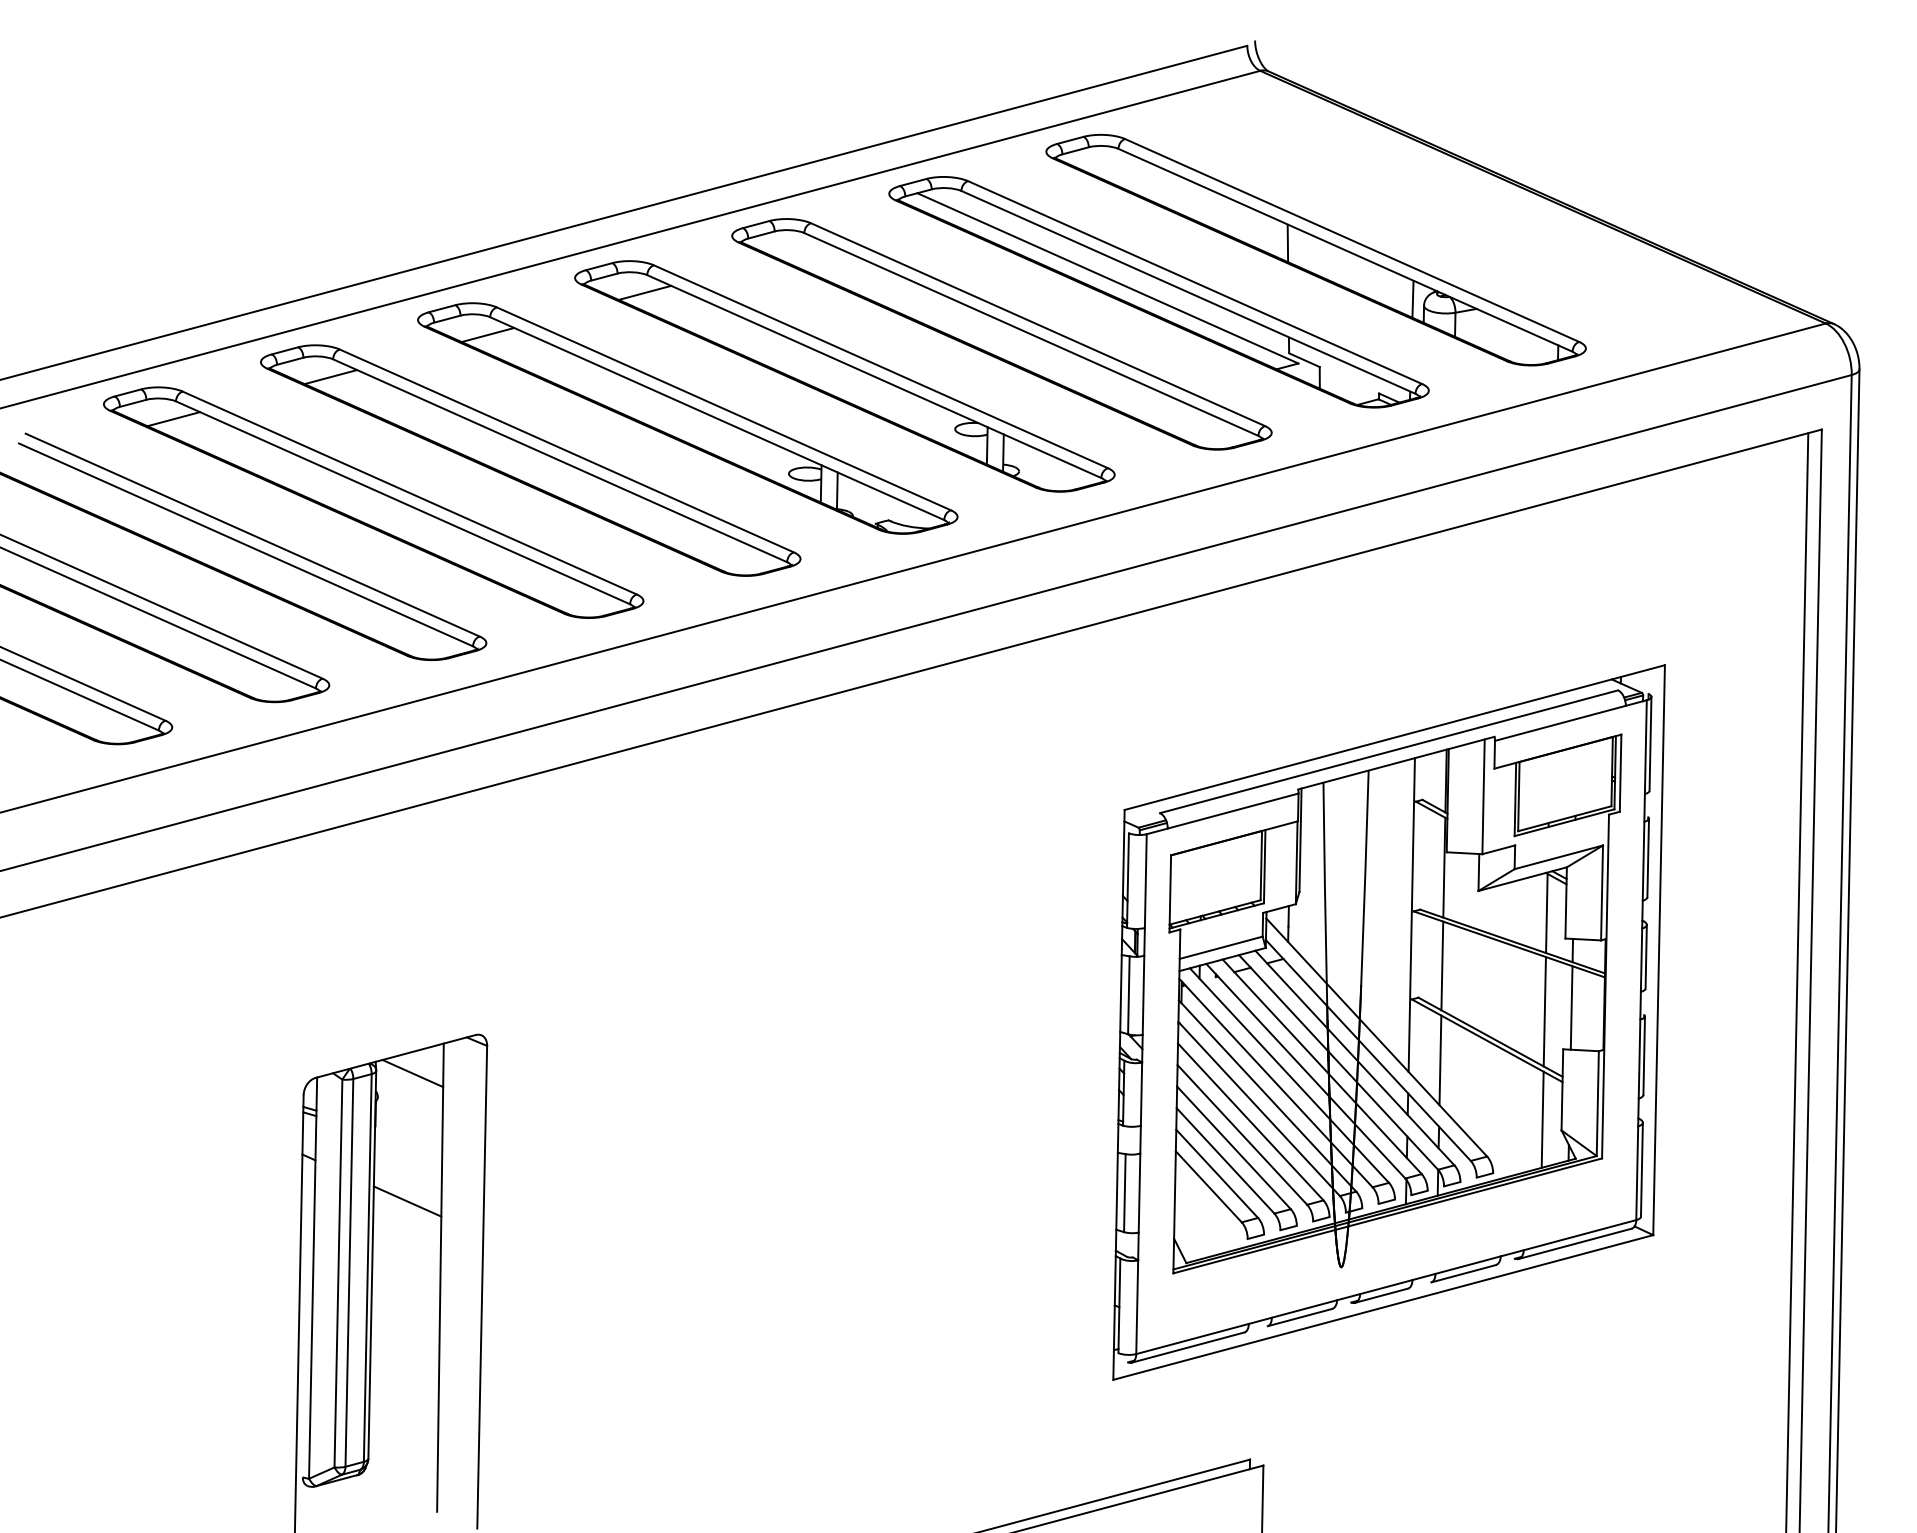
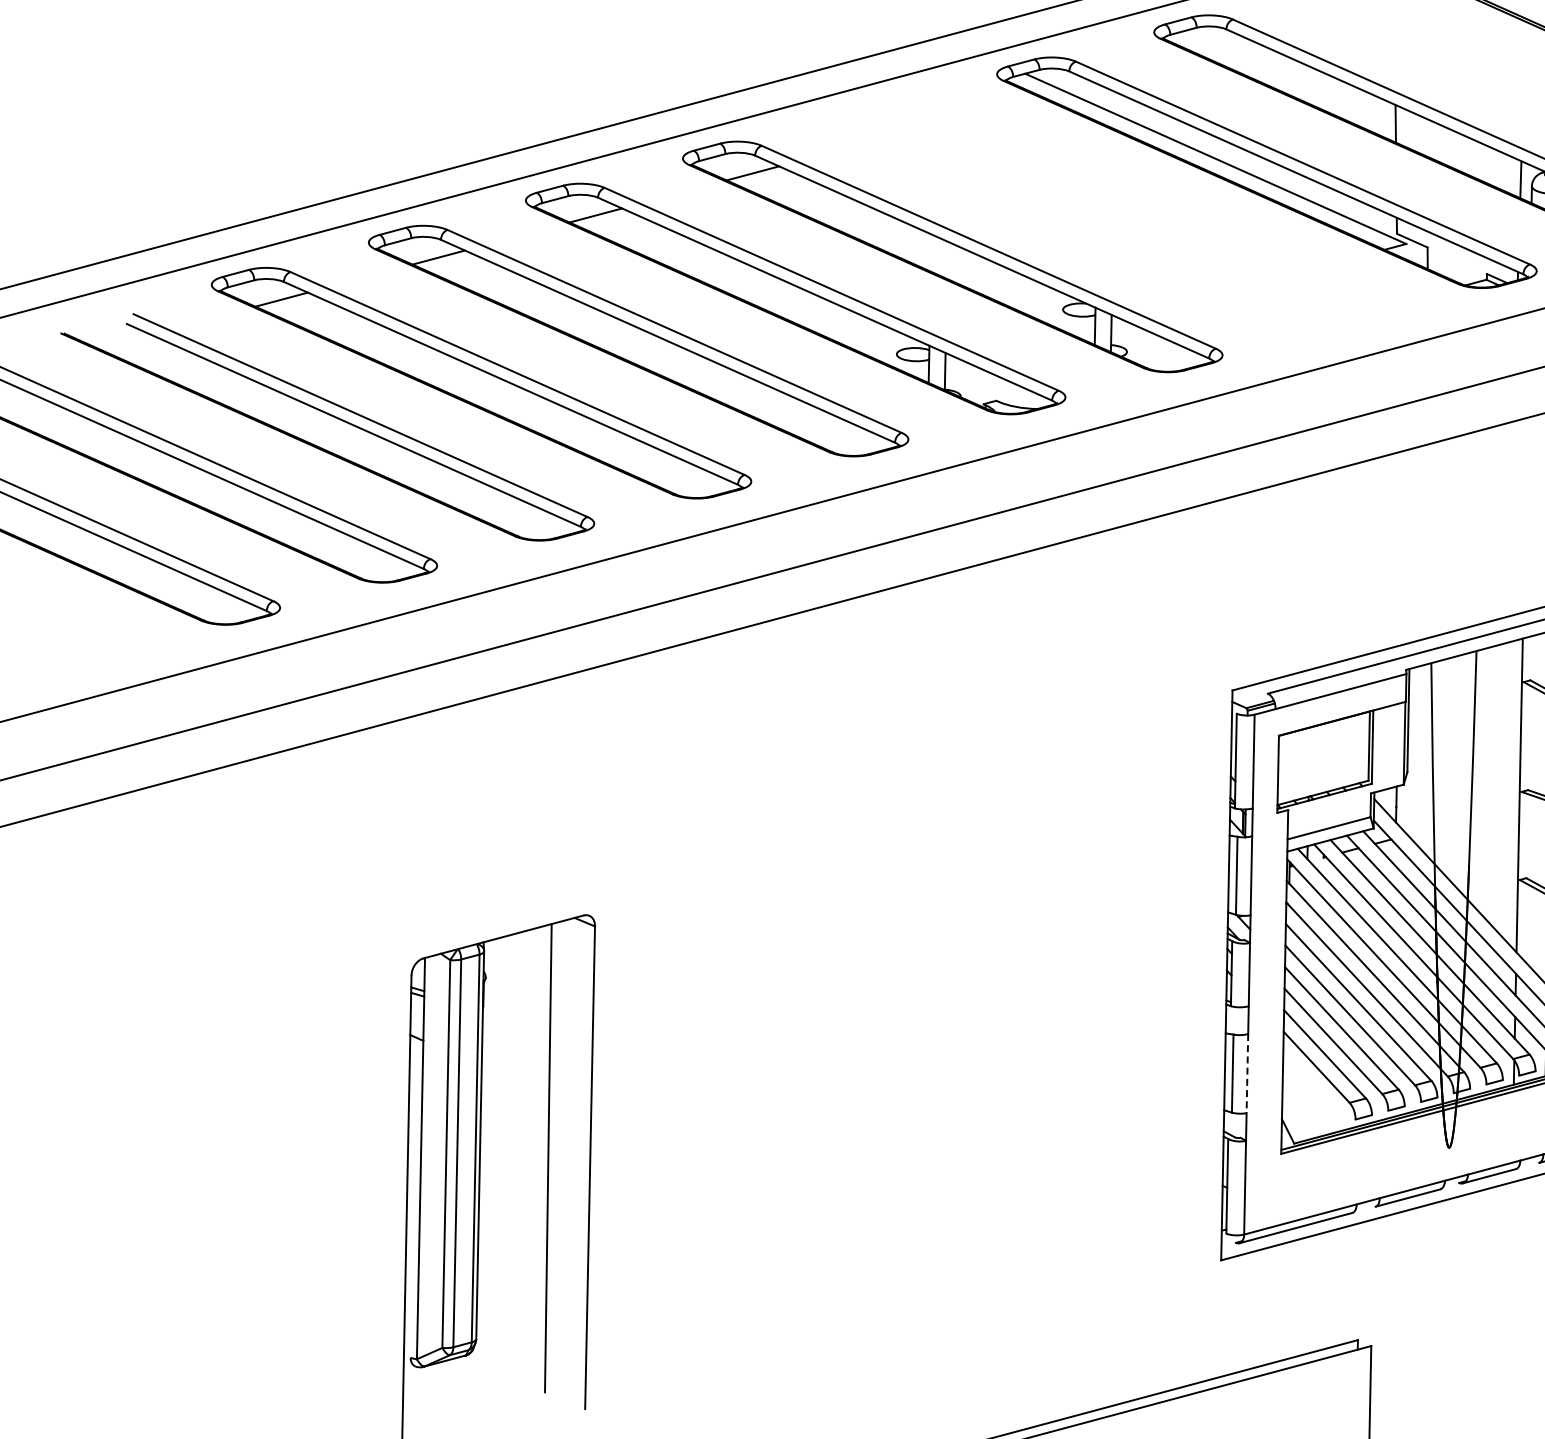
part: (1001, 334) -> (1109, 215), removed
line: (412, 1073) -> (520, 954), removed
line: (1139, 1193) -> (1247, 1074), solid -> dashed
line: (407, 1201) -> (515, 1082), removed

